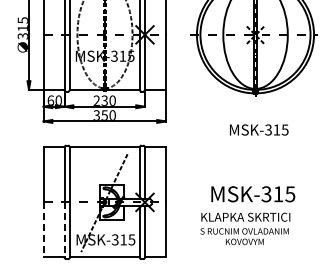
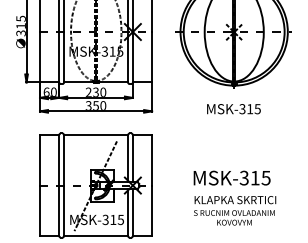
text: (259, 129) -> (234, 108), moved
text: (245, 228) -> (235, 210), moved
line: (43, 229) -> (39, 210), dashed -> solid
line: (64, 229) -> (59, 210), dashed -> solid

